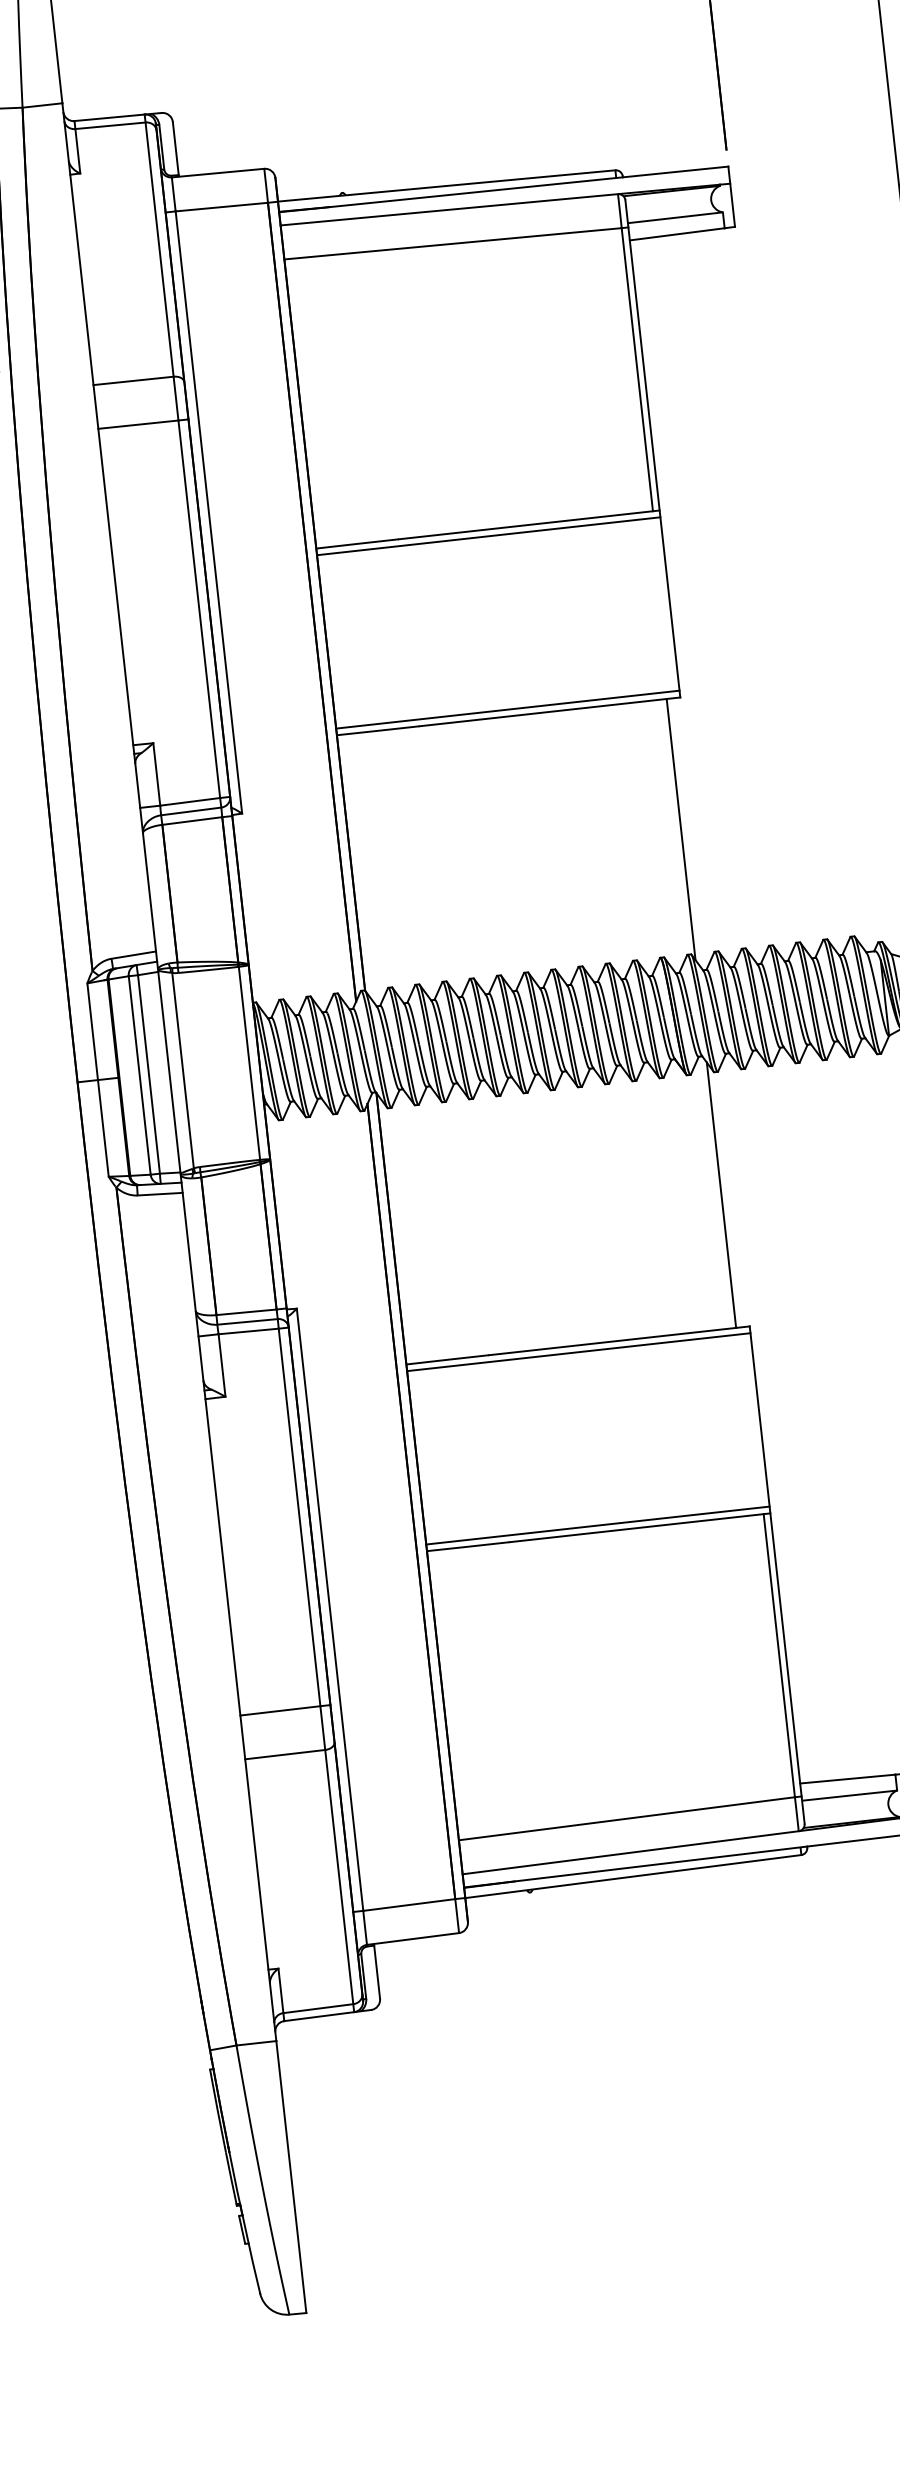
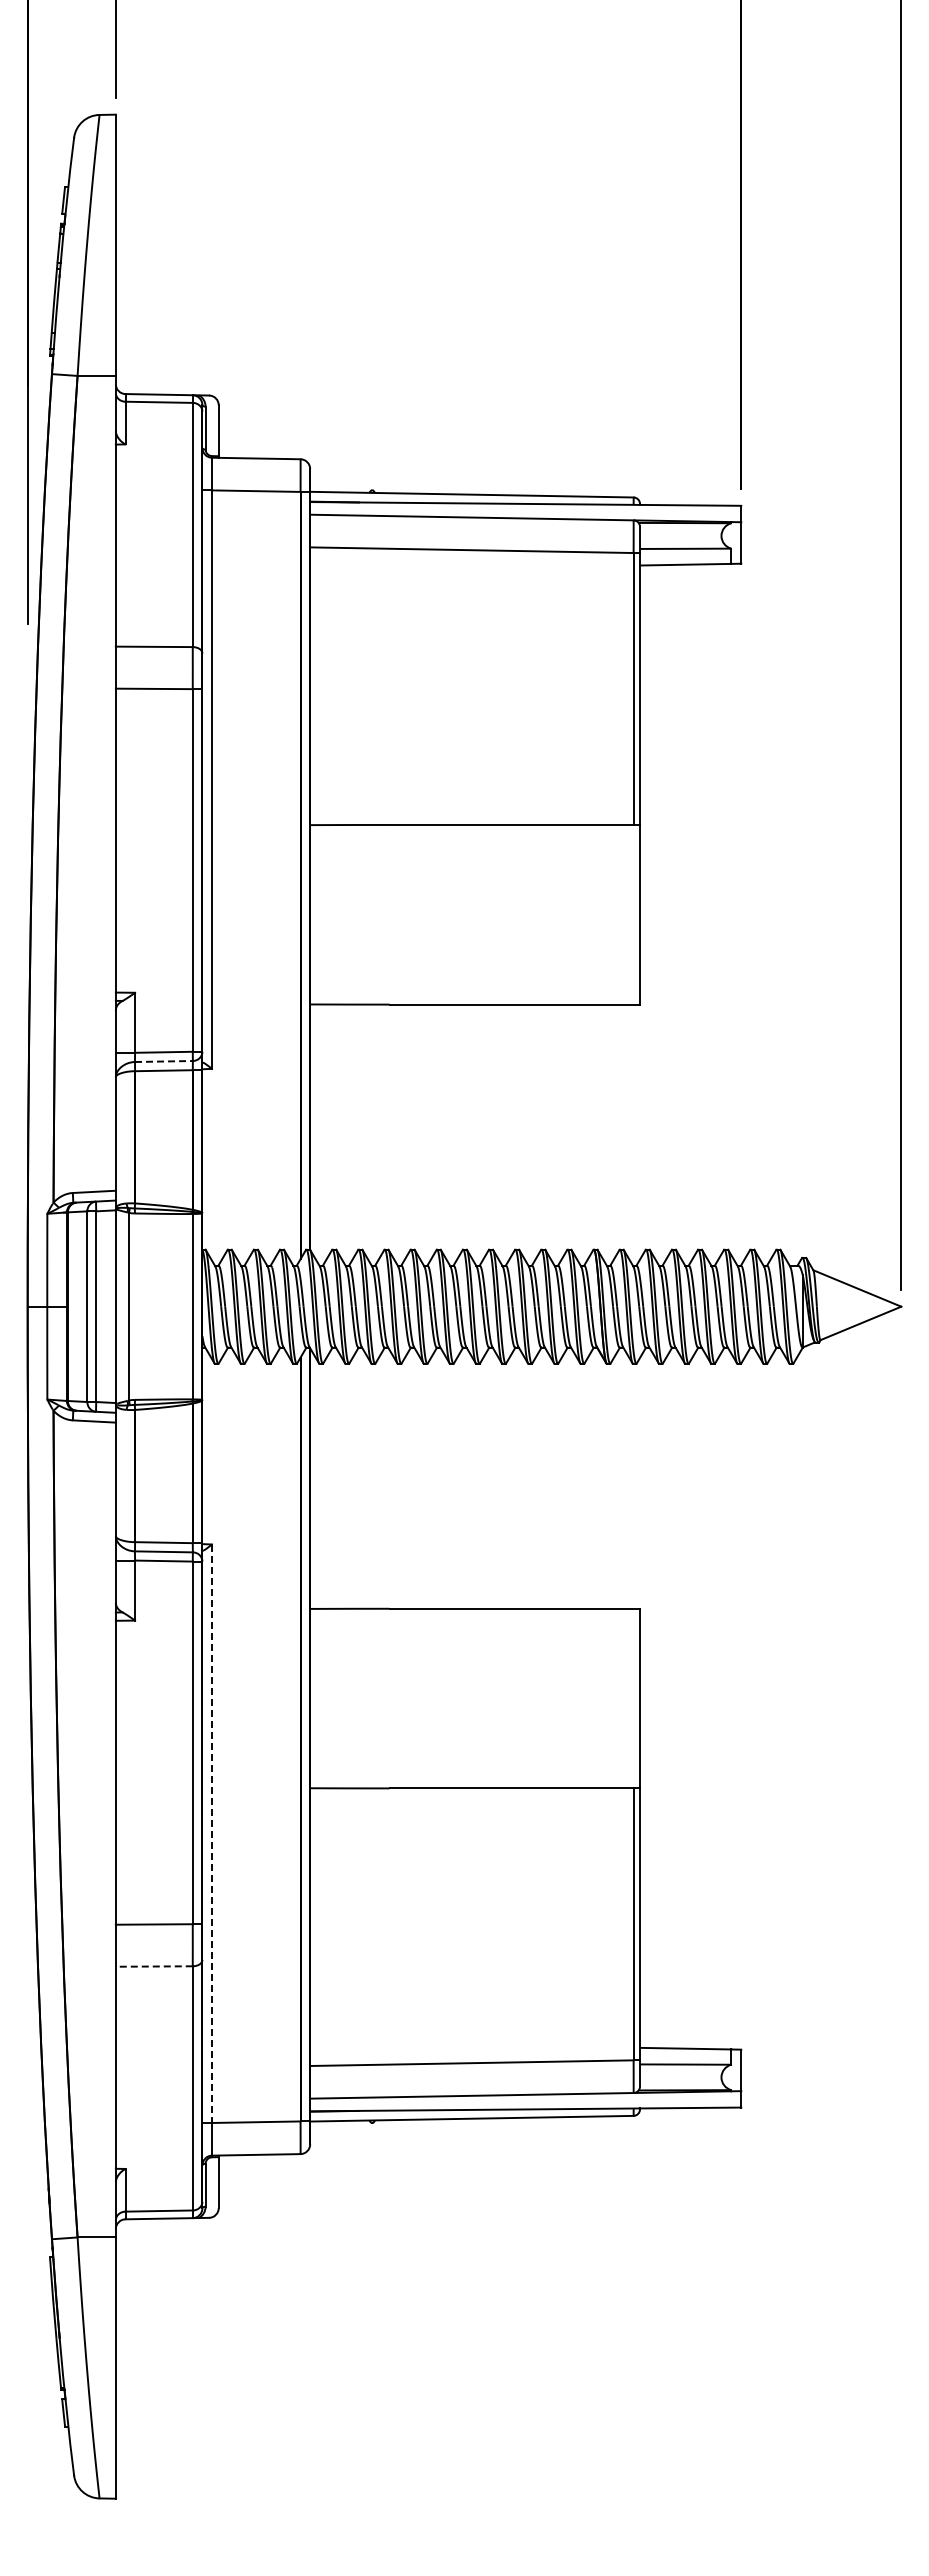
line: (489, 536) -> (475, 831), removed
line: (508, 710) -> (475, 998), removed
line: (190, 811) -> (163, 1061), solid -> dashed
line: (680, 829) -> (626, 1129), removed
line: (720, 1194) -> (626, 1480), removed
line: (579, 1352) -> (475, 1615), removed
line: (598, 1525) -> (475, 1781), removed
line: (330, 1610) -> (212, 1834), solid -> dashed
line: (284, 1754) -> (153, 1966), solid -> dashed

